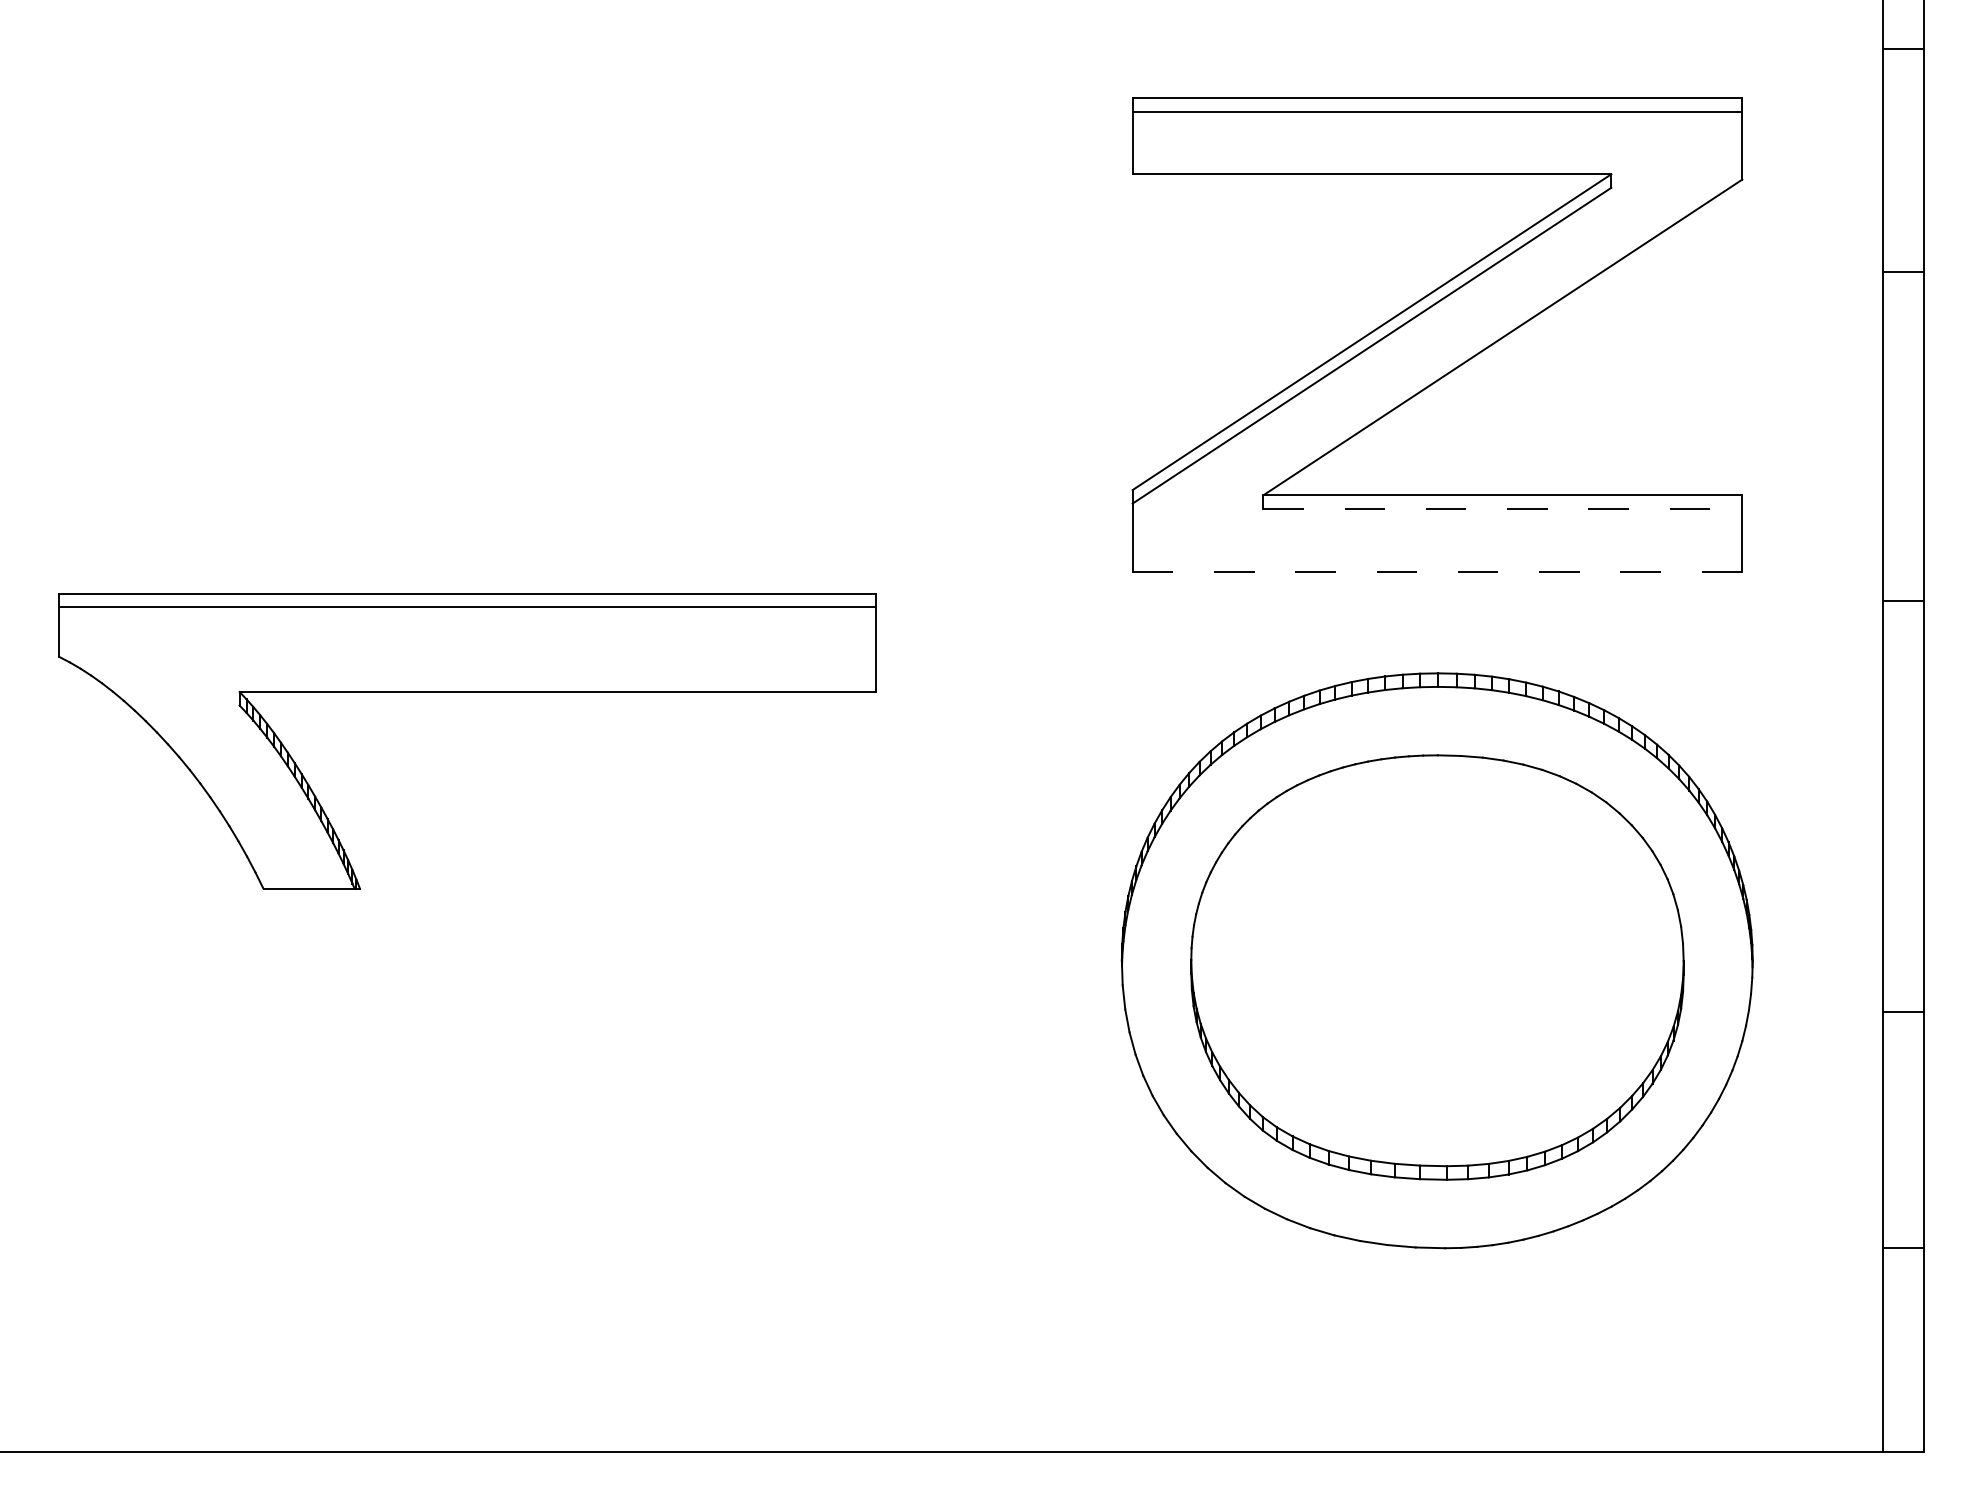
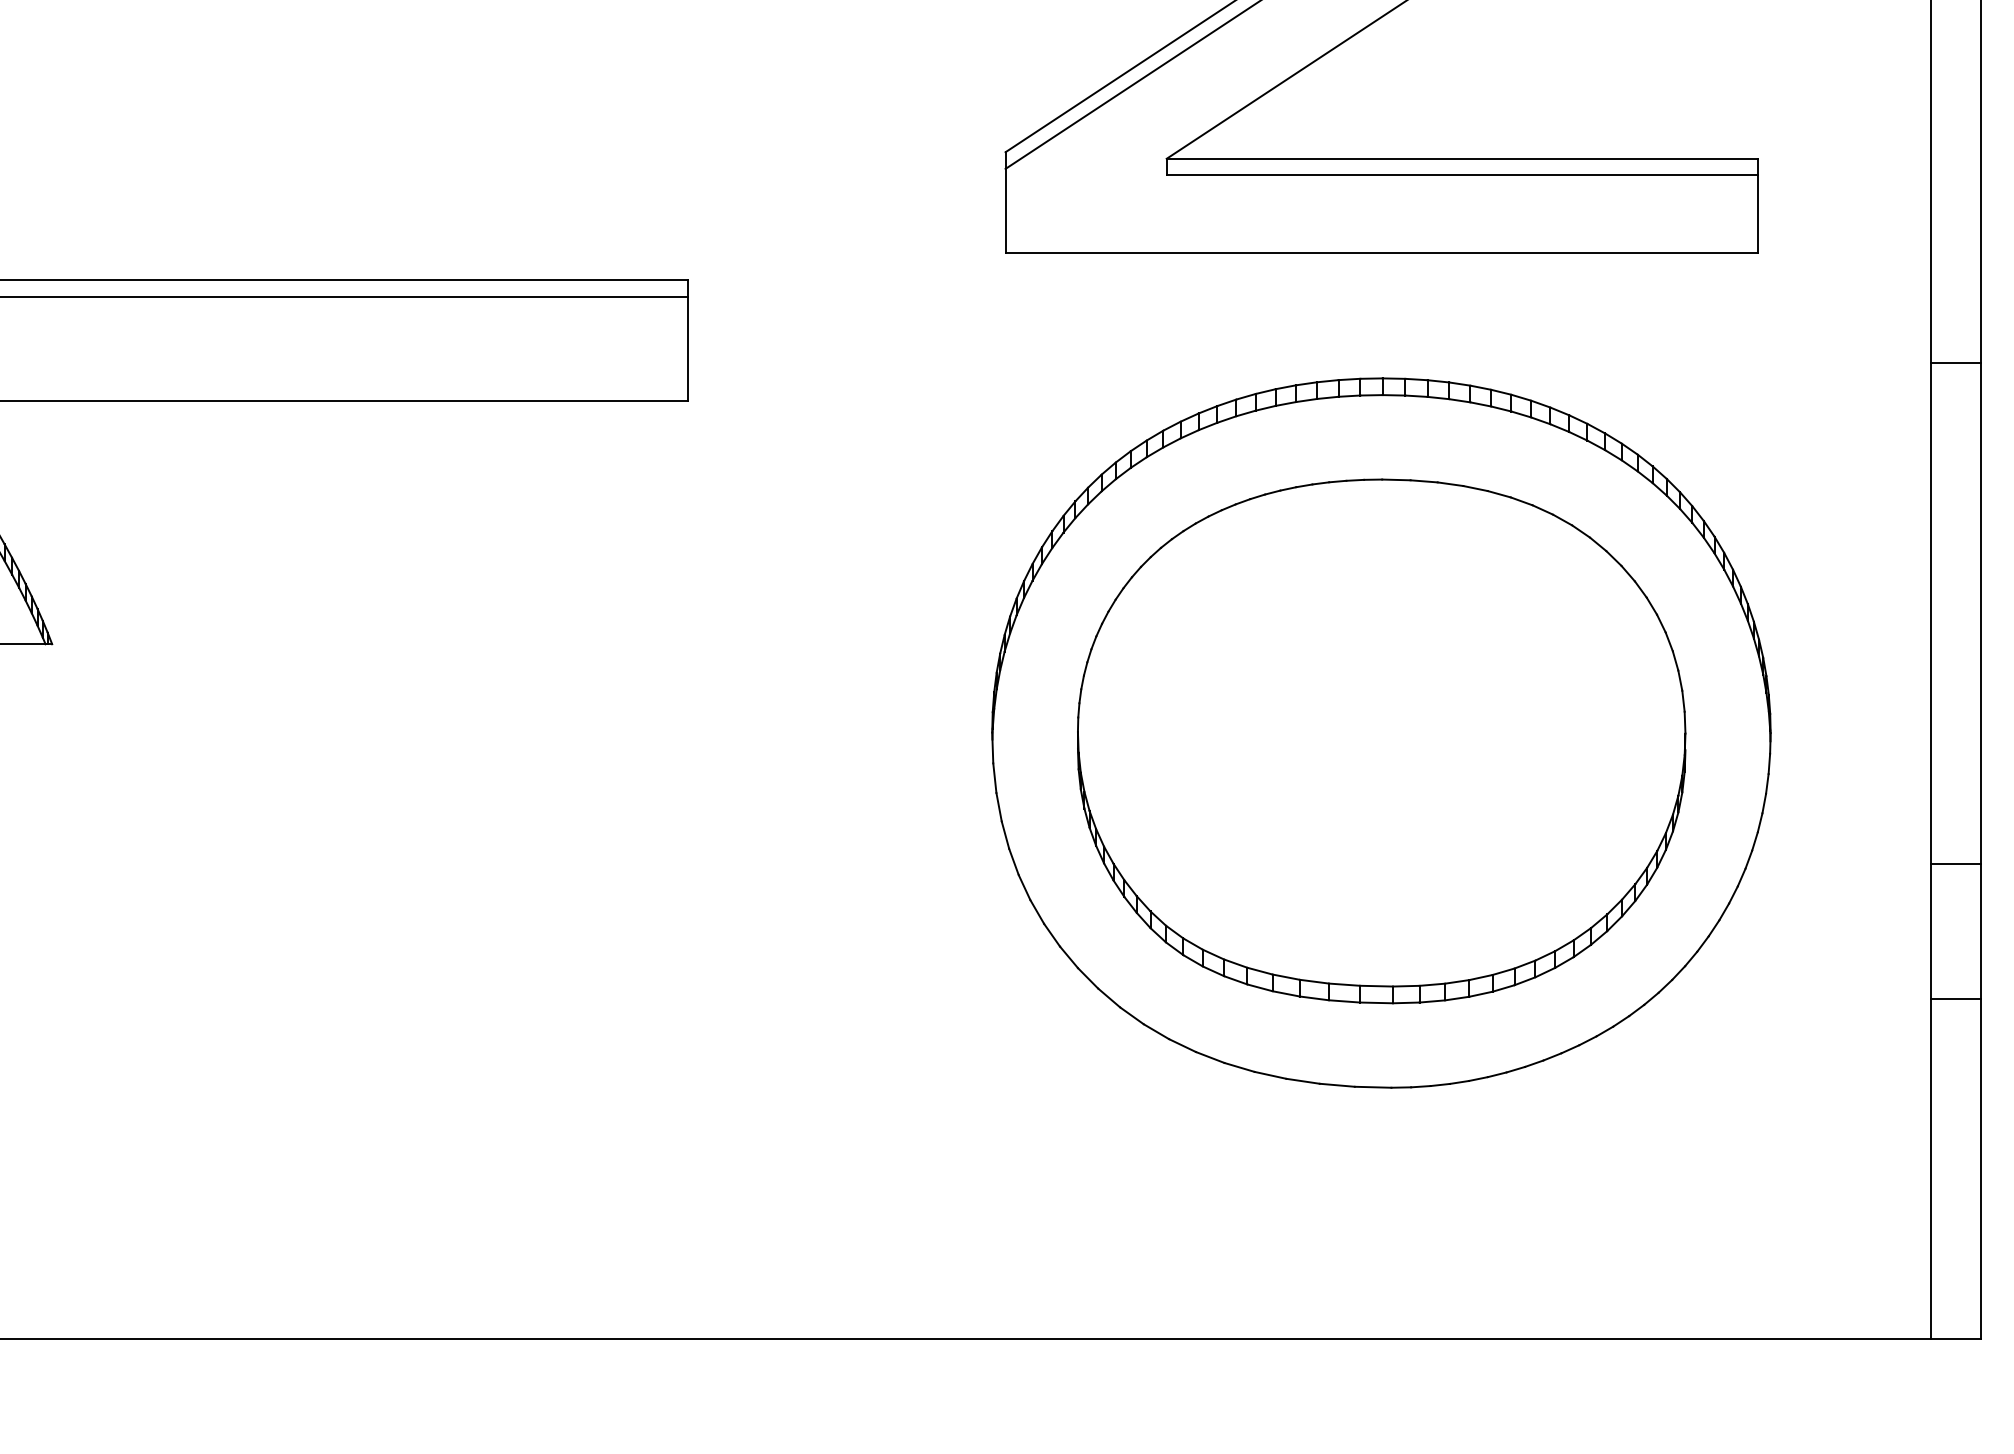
line: (1502, 508) -> (1461, 174), dashed -> solid
line: (1437, 571) -> (1381, 252), dashed -> solid
line: (1902, 600) -> (1955, 362), moved
line: (1902, 1012) -> (1955, 864), moved
line: (1902, 1247) -> (1955, 999), moved

